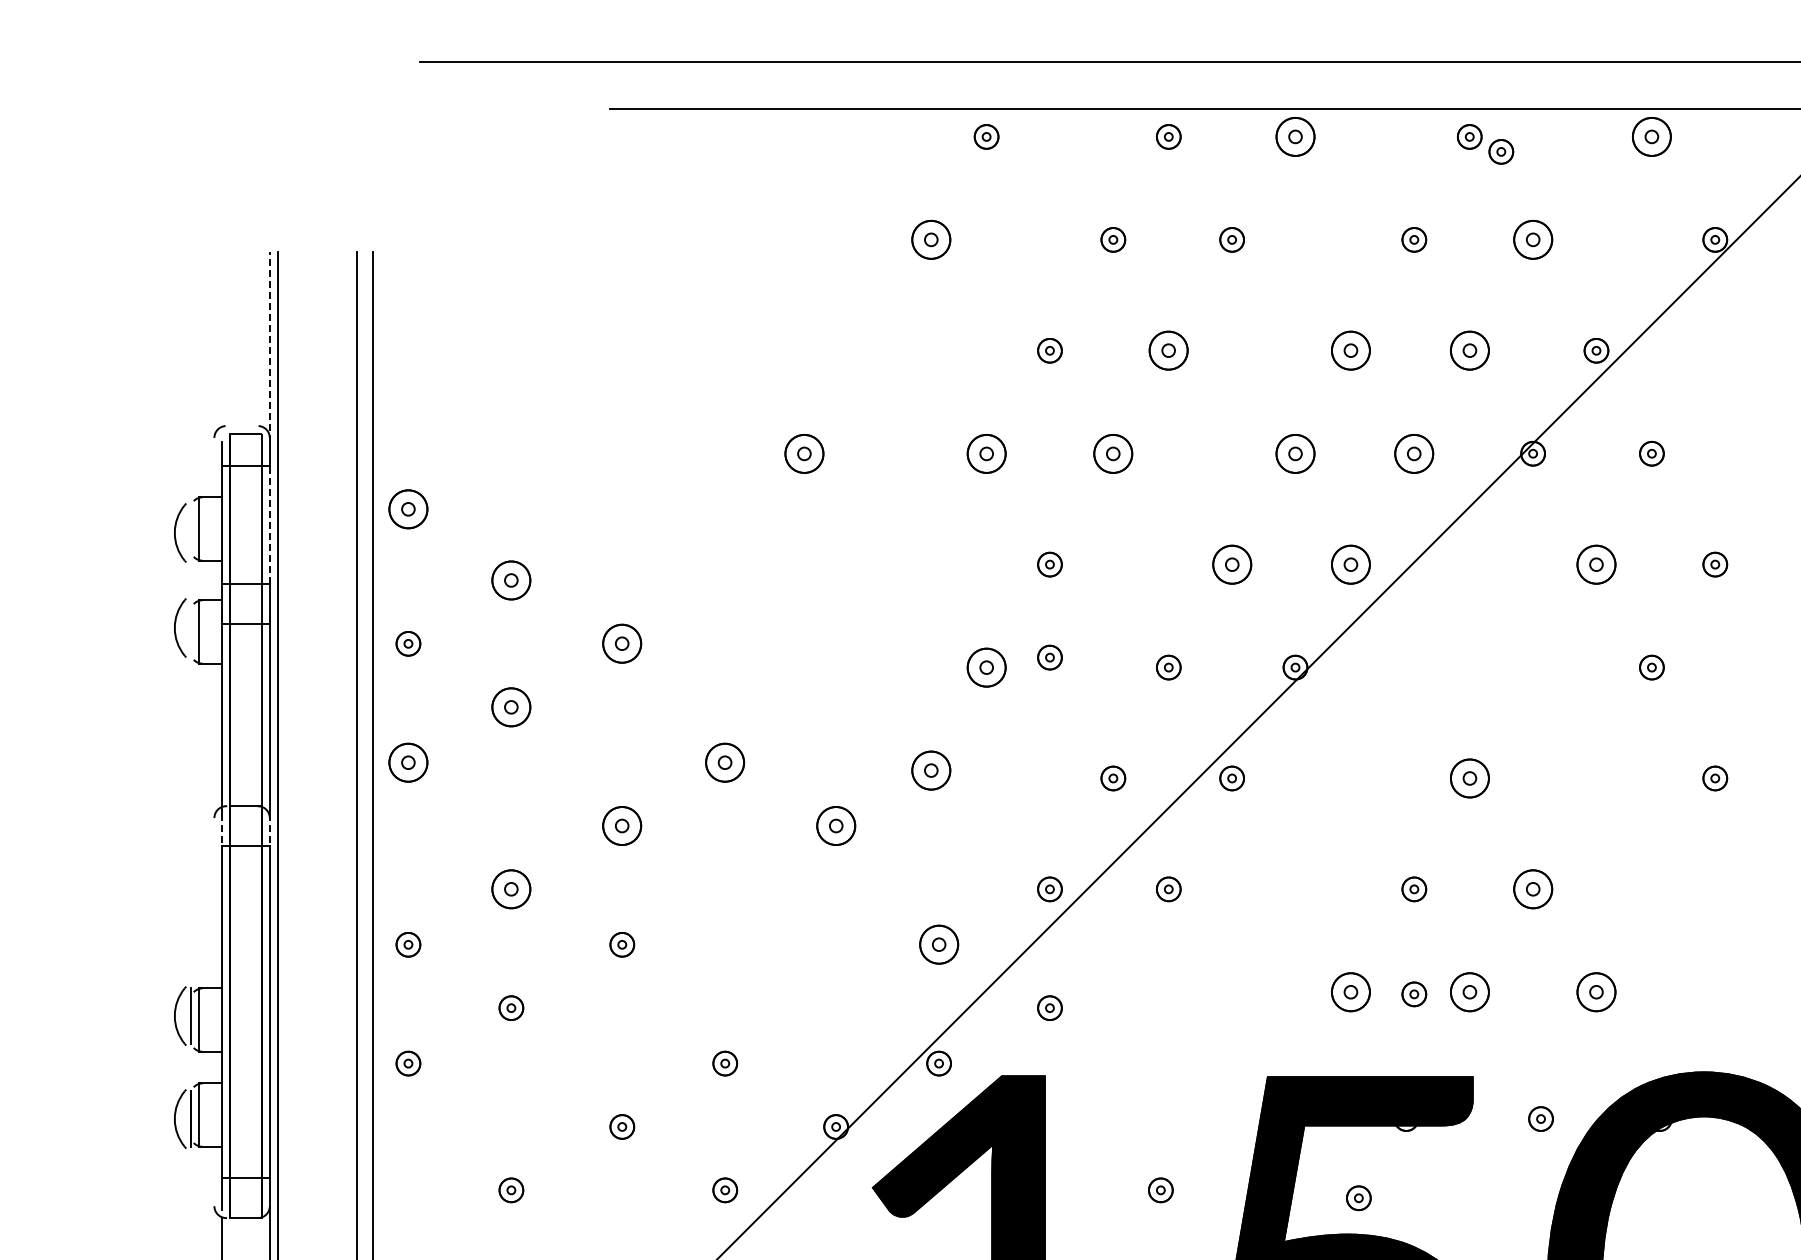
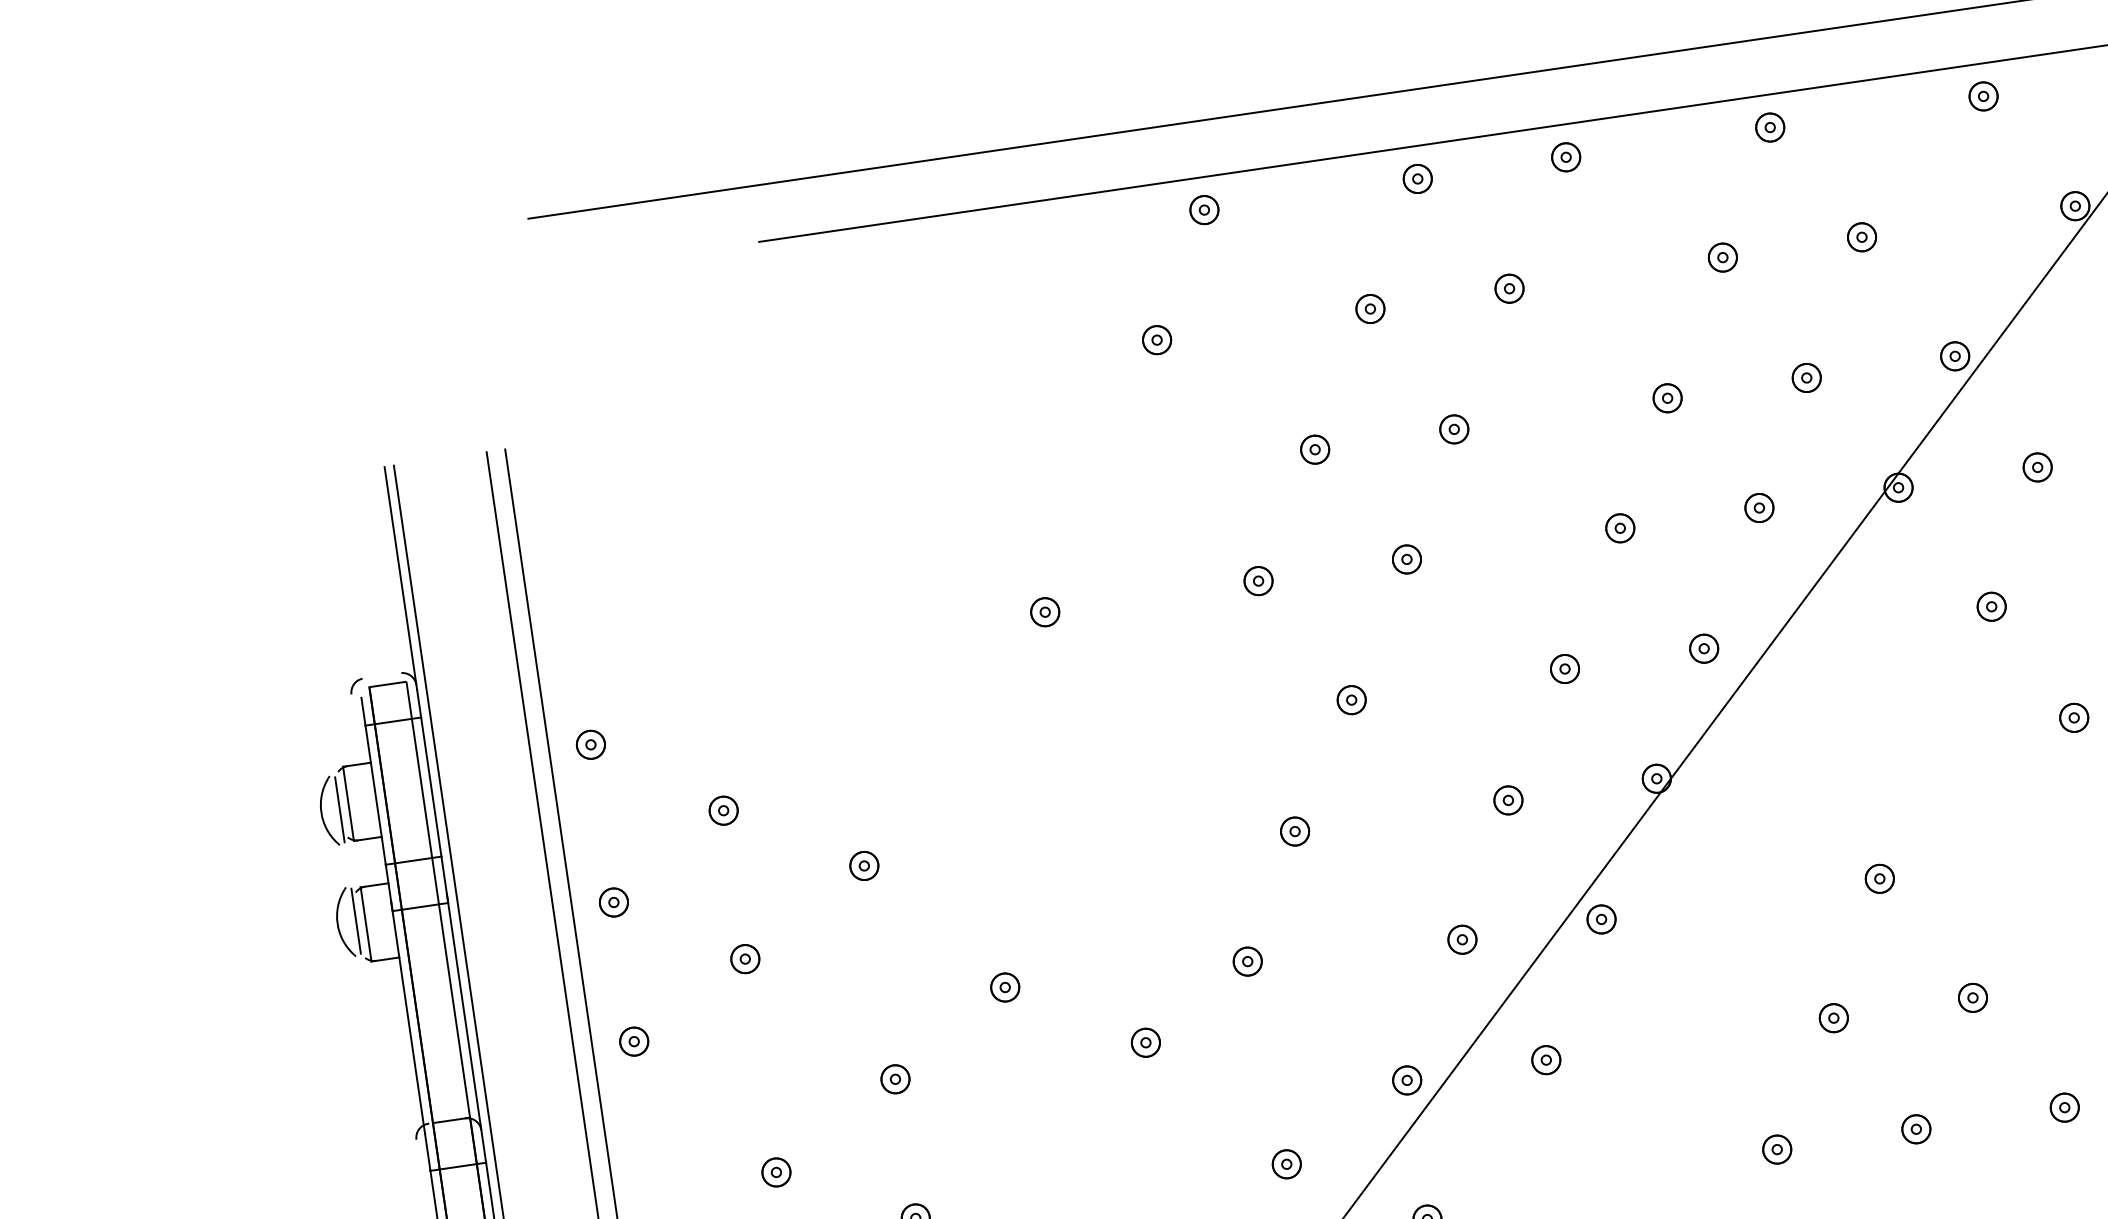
part: (1295, 136) -> (1566, 156), size x0.62
part: (1651, 136) -> (1982, 95), size x0.62
part: (1501, 151) -> (1809, 139), removed
part: (930, 239) -> (1156, 339), size x0.62
part: (1532, 239) -> (1861, 236), size x0.62
line: (269, 346) -> (400, 578), dashed -> solid
part: (1168, 350) -> (1453, 429), size x0.62
part: (1350, 350) -> (1667, 398), size x0.62
part: (1469, 350) -> (1806, 377), size x0.62
part: (804, 453) -> (1045, 611), size x0.62
part: (986, 453) -> (1258, 580), size x0.62
part: (1113, 453) -> (1407, 559), size x0.62
part: (1295, 453) -> (1620, 528), size x0.62
part: (1414, 453) -> (1759, 507), size x0.62
part: (408, 508) -> (590, 743), size x0.62
line: (269, 524) -> (430, 786), dashed -> solid
line: (190, 532) -> (339, 809), added
part: (1231, 564) -> (1564, 668), size x0.62
part: (1350, 564) -> (1703, 648), size x0.62
part: (1596, 564) -> (1991, 606), size x0.62
part: (511, 580) -> (723, 810), size x0.62
line: (190, 627) -> (355, 920), added
part: (622, 643) -> (864, 865), size x0.62
part: (1049, 657) -> (1367, 808), removed
part: (986, 667) -> (1294, 831), size x0.62
part: (511, 706) -> (745, 958), size x0.62
part: (408, 762) -> (634, 1041), size x0.62
part: (725, 762) -> (1005, 987), size x0.62
part: (930, 770) -> (1246, 961), size x0.62
part: (1469, 778) -> (1879, 878), size x0.62
part: (622, 825) -> (895, 1078), size x0.62
part: (835, 825) -> (1145, 1042), size x0.62
line: (222, 829) -> (427, 1151), dashed -> solid
line: (269, 829) -> (482, 1143), dashed -> solid
part: (511, 889) -> (776, 1172), size x0.62
part: (1532, 889) -> (1972, 998), size x0.62
part: (938, 944) -> (1286, 1164), size x0.62
part: (1350, 992) -> (1776, 1149), size x0.62
part: (1469, 992) -> (1916, 1129), size x0.62
part: (1596, 992) -> (2064, 1107), size x0.62
part: (1414, 994) -> (1852, 1141), removed

